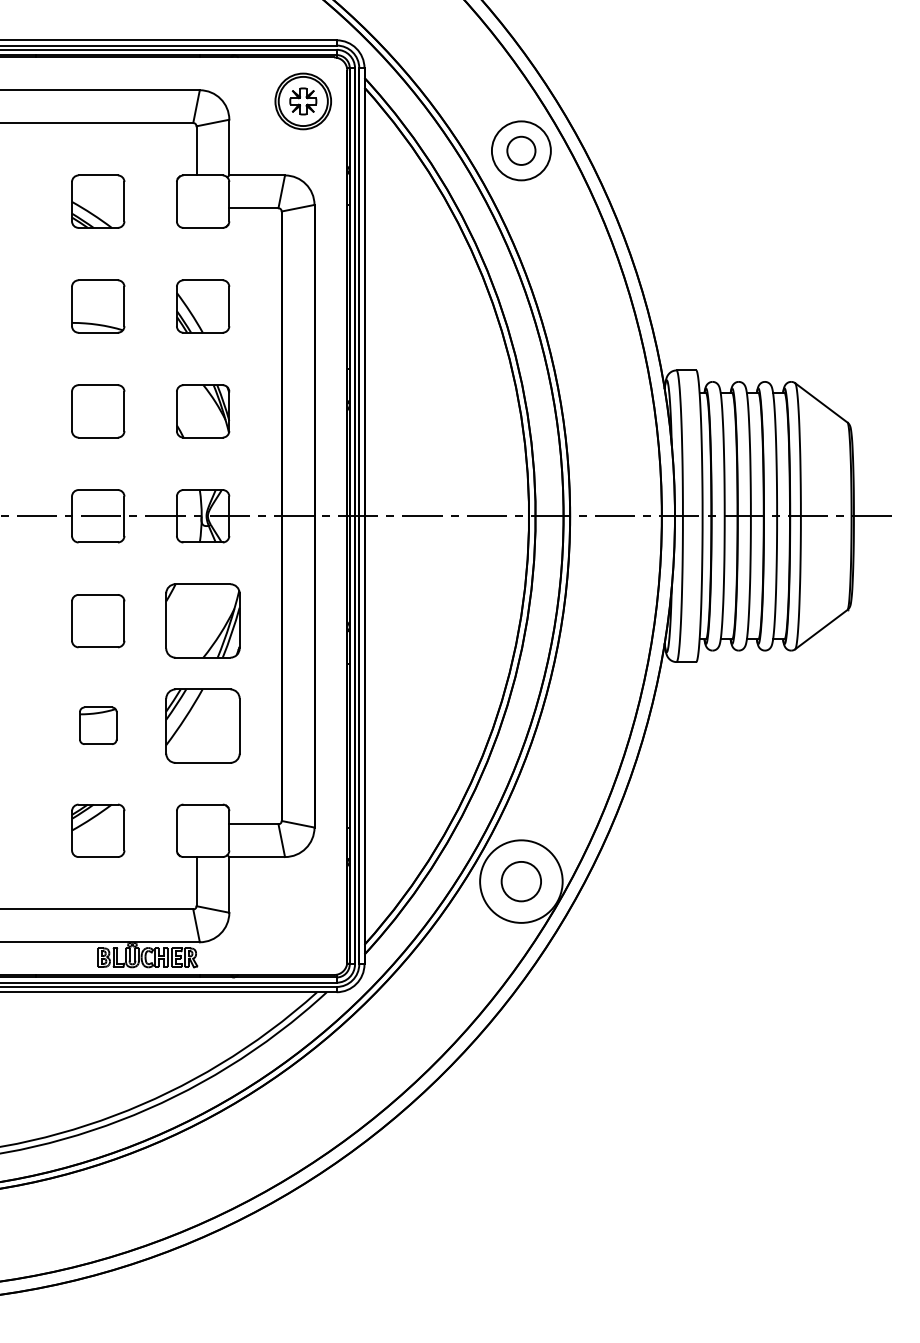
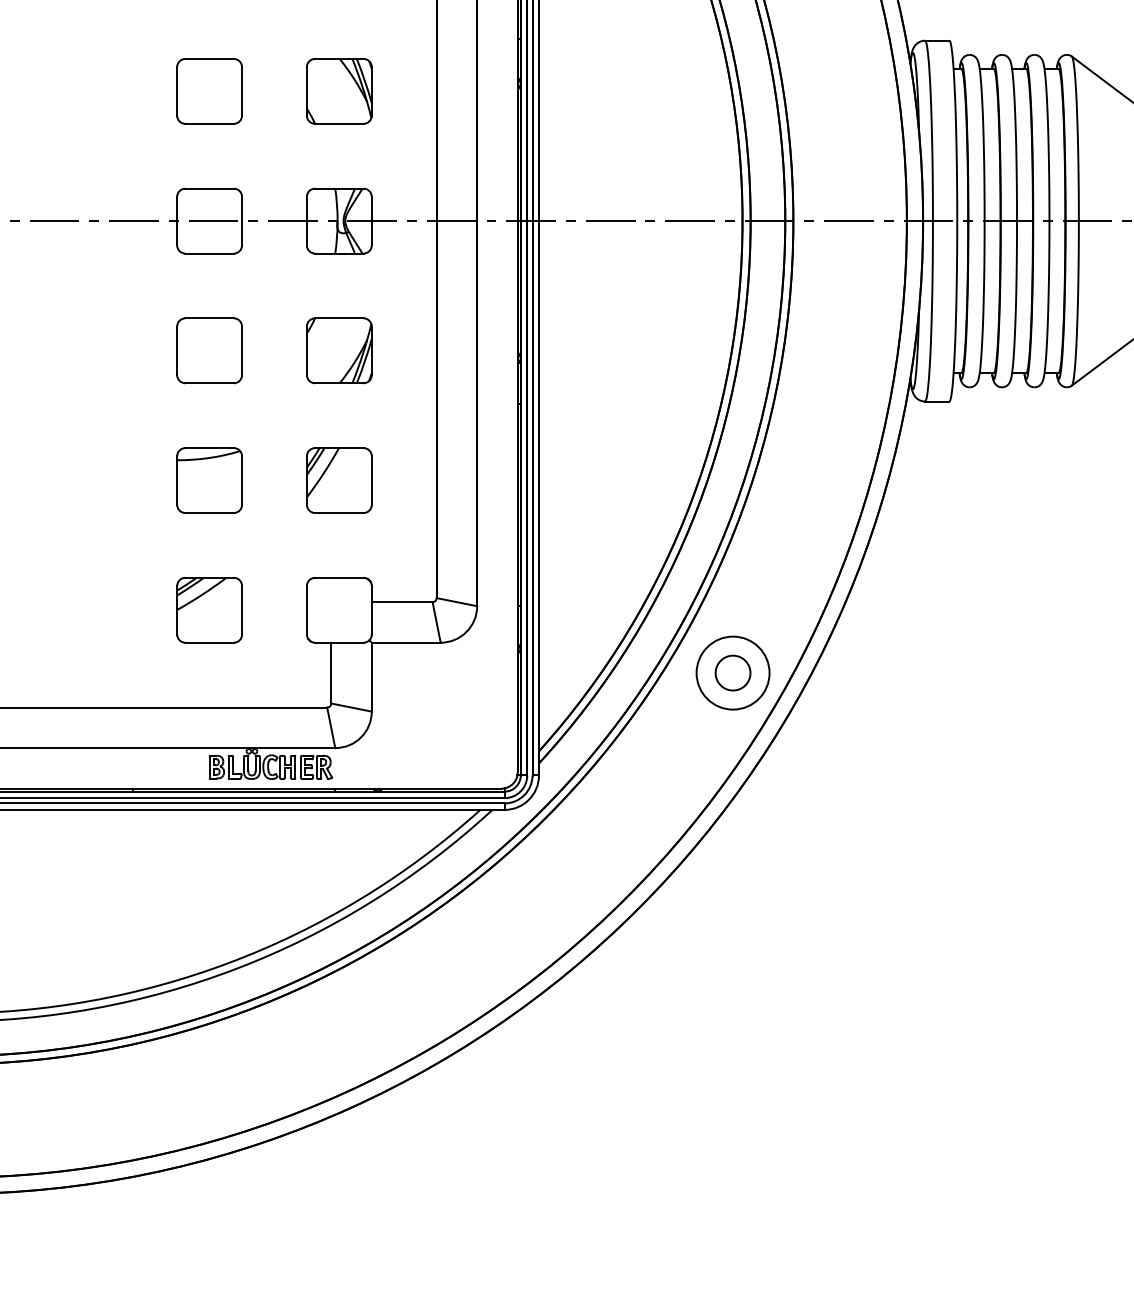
part: (203, 621) -> (339, 351), size x0.71
part: (98, 725) -> (209, 479), size x1.43
part: (203, 725) -> (339, 479), size x0.71
circle: (520, 881) -> (731, 672), size x0.71
circle: (521, 881) -> (733, 672), size x0.71

